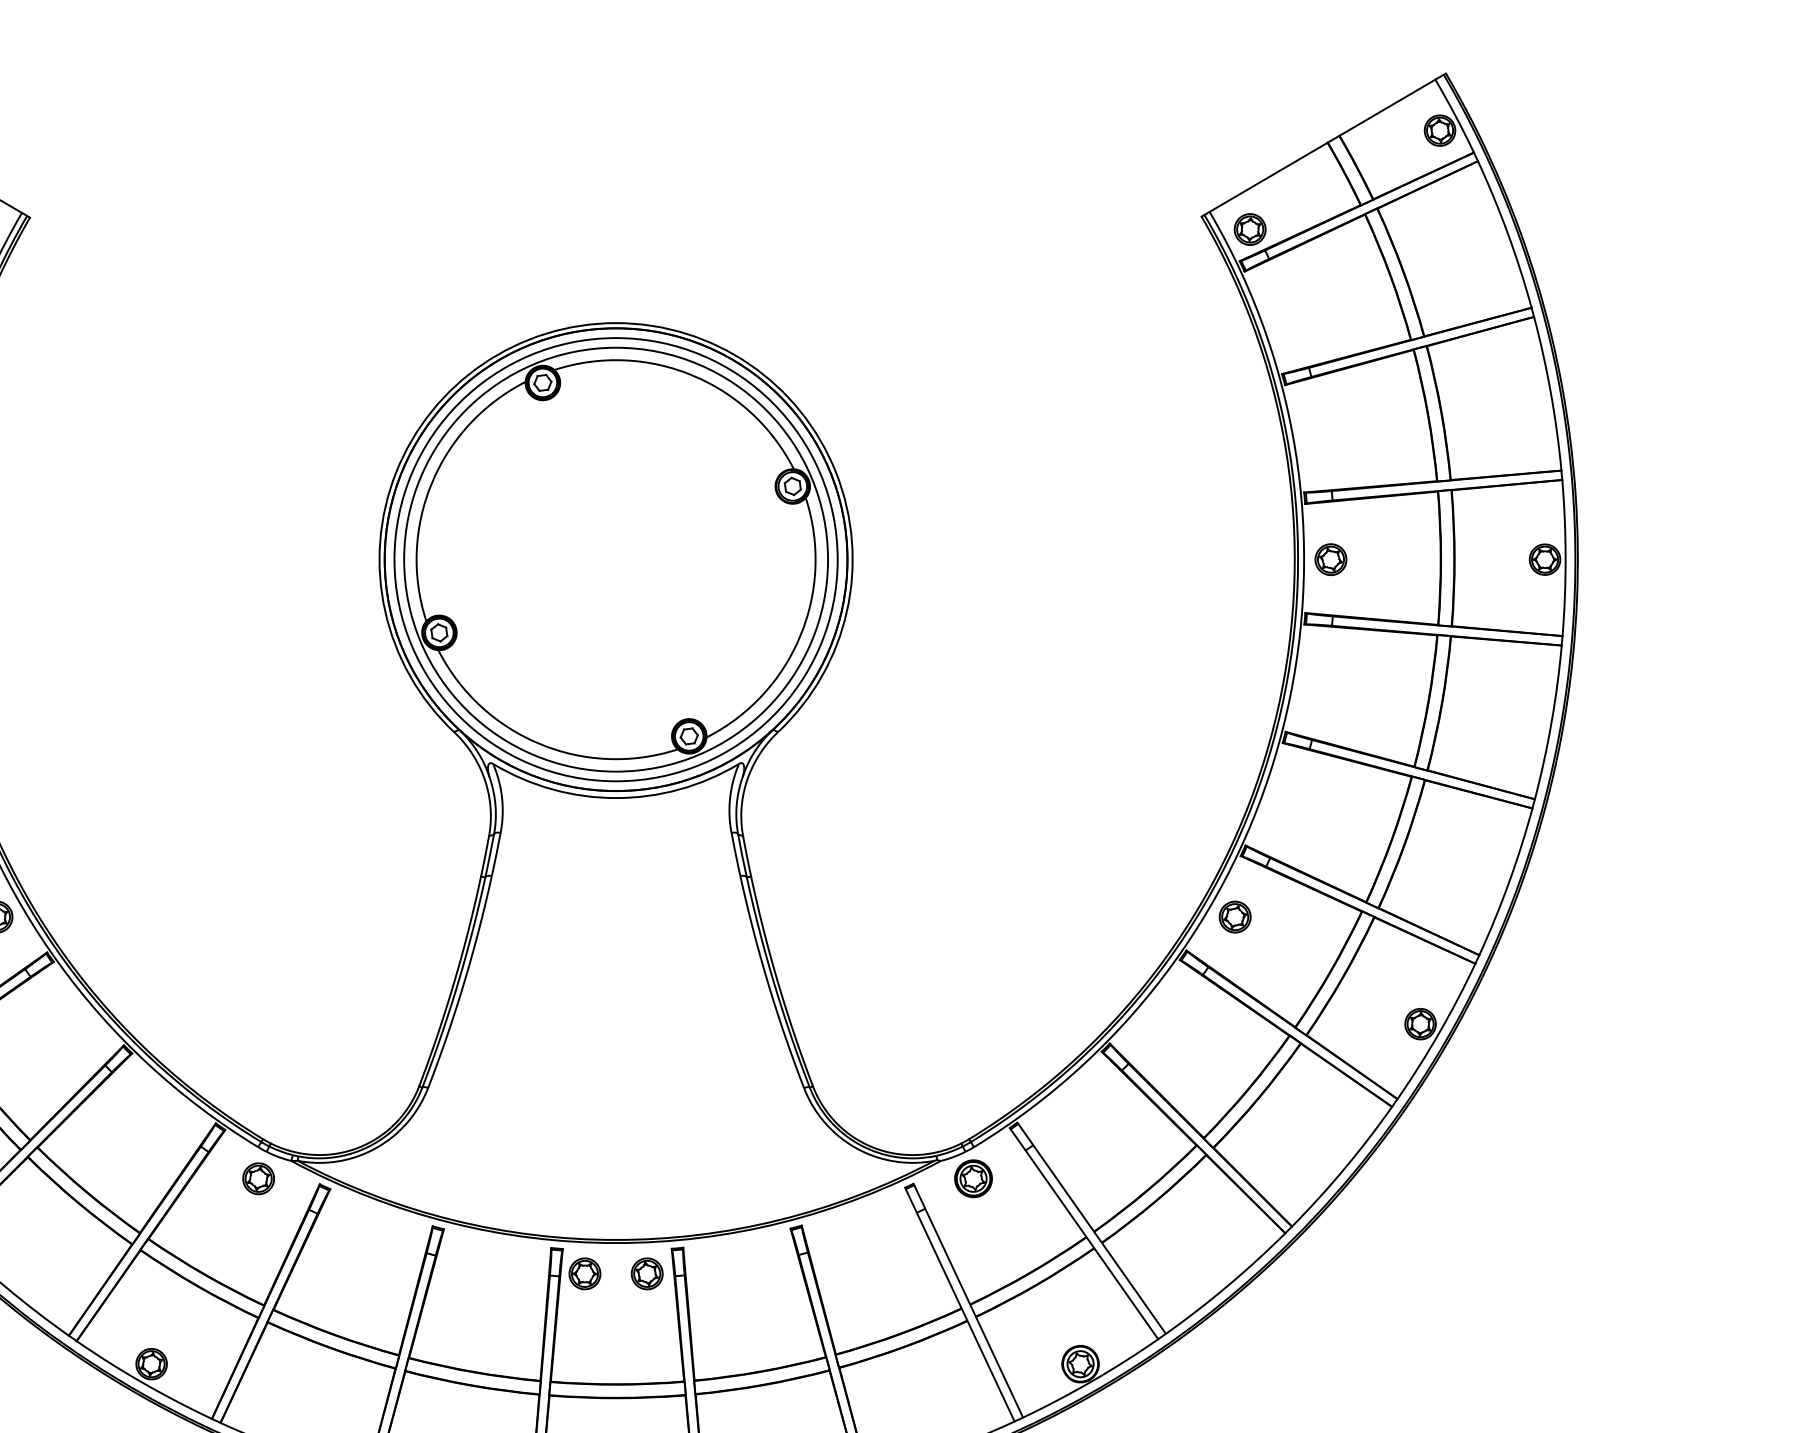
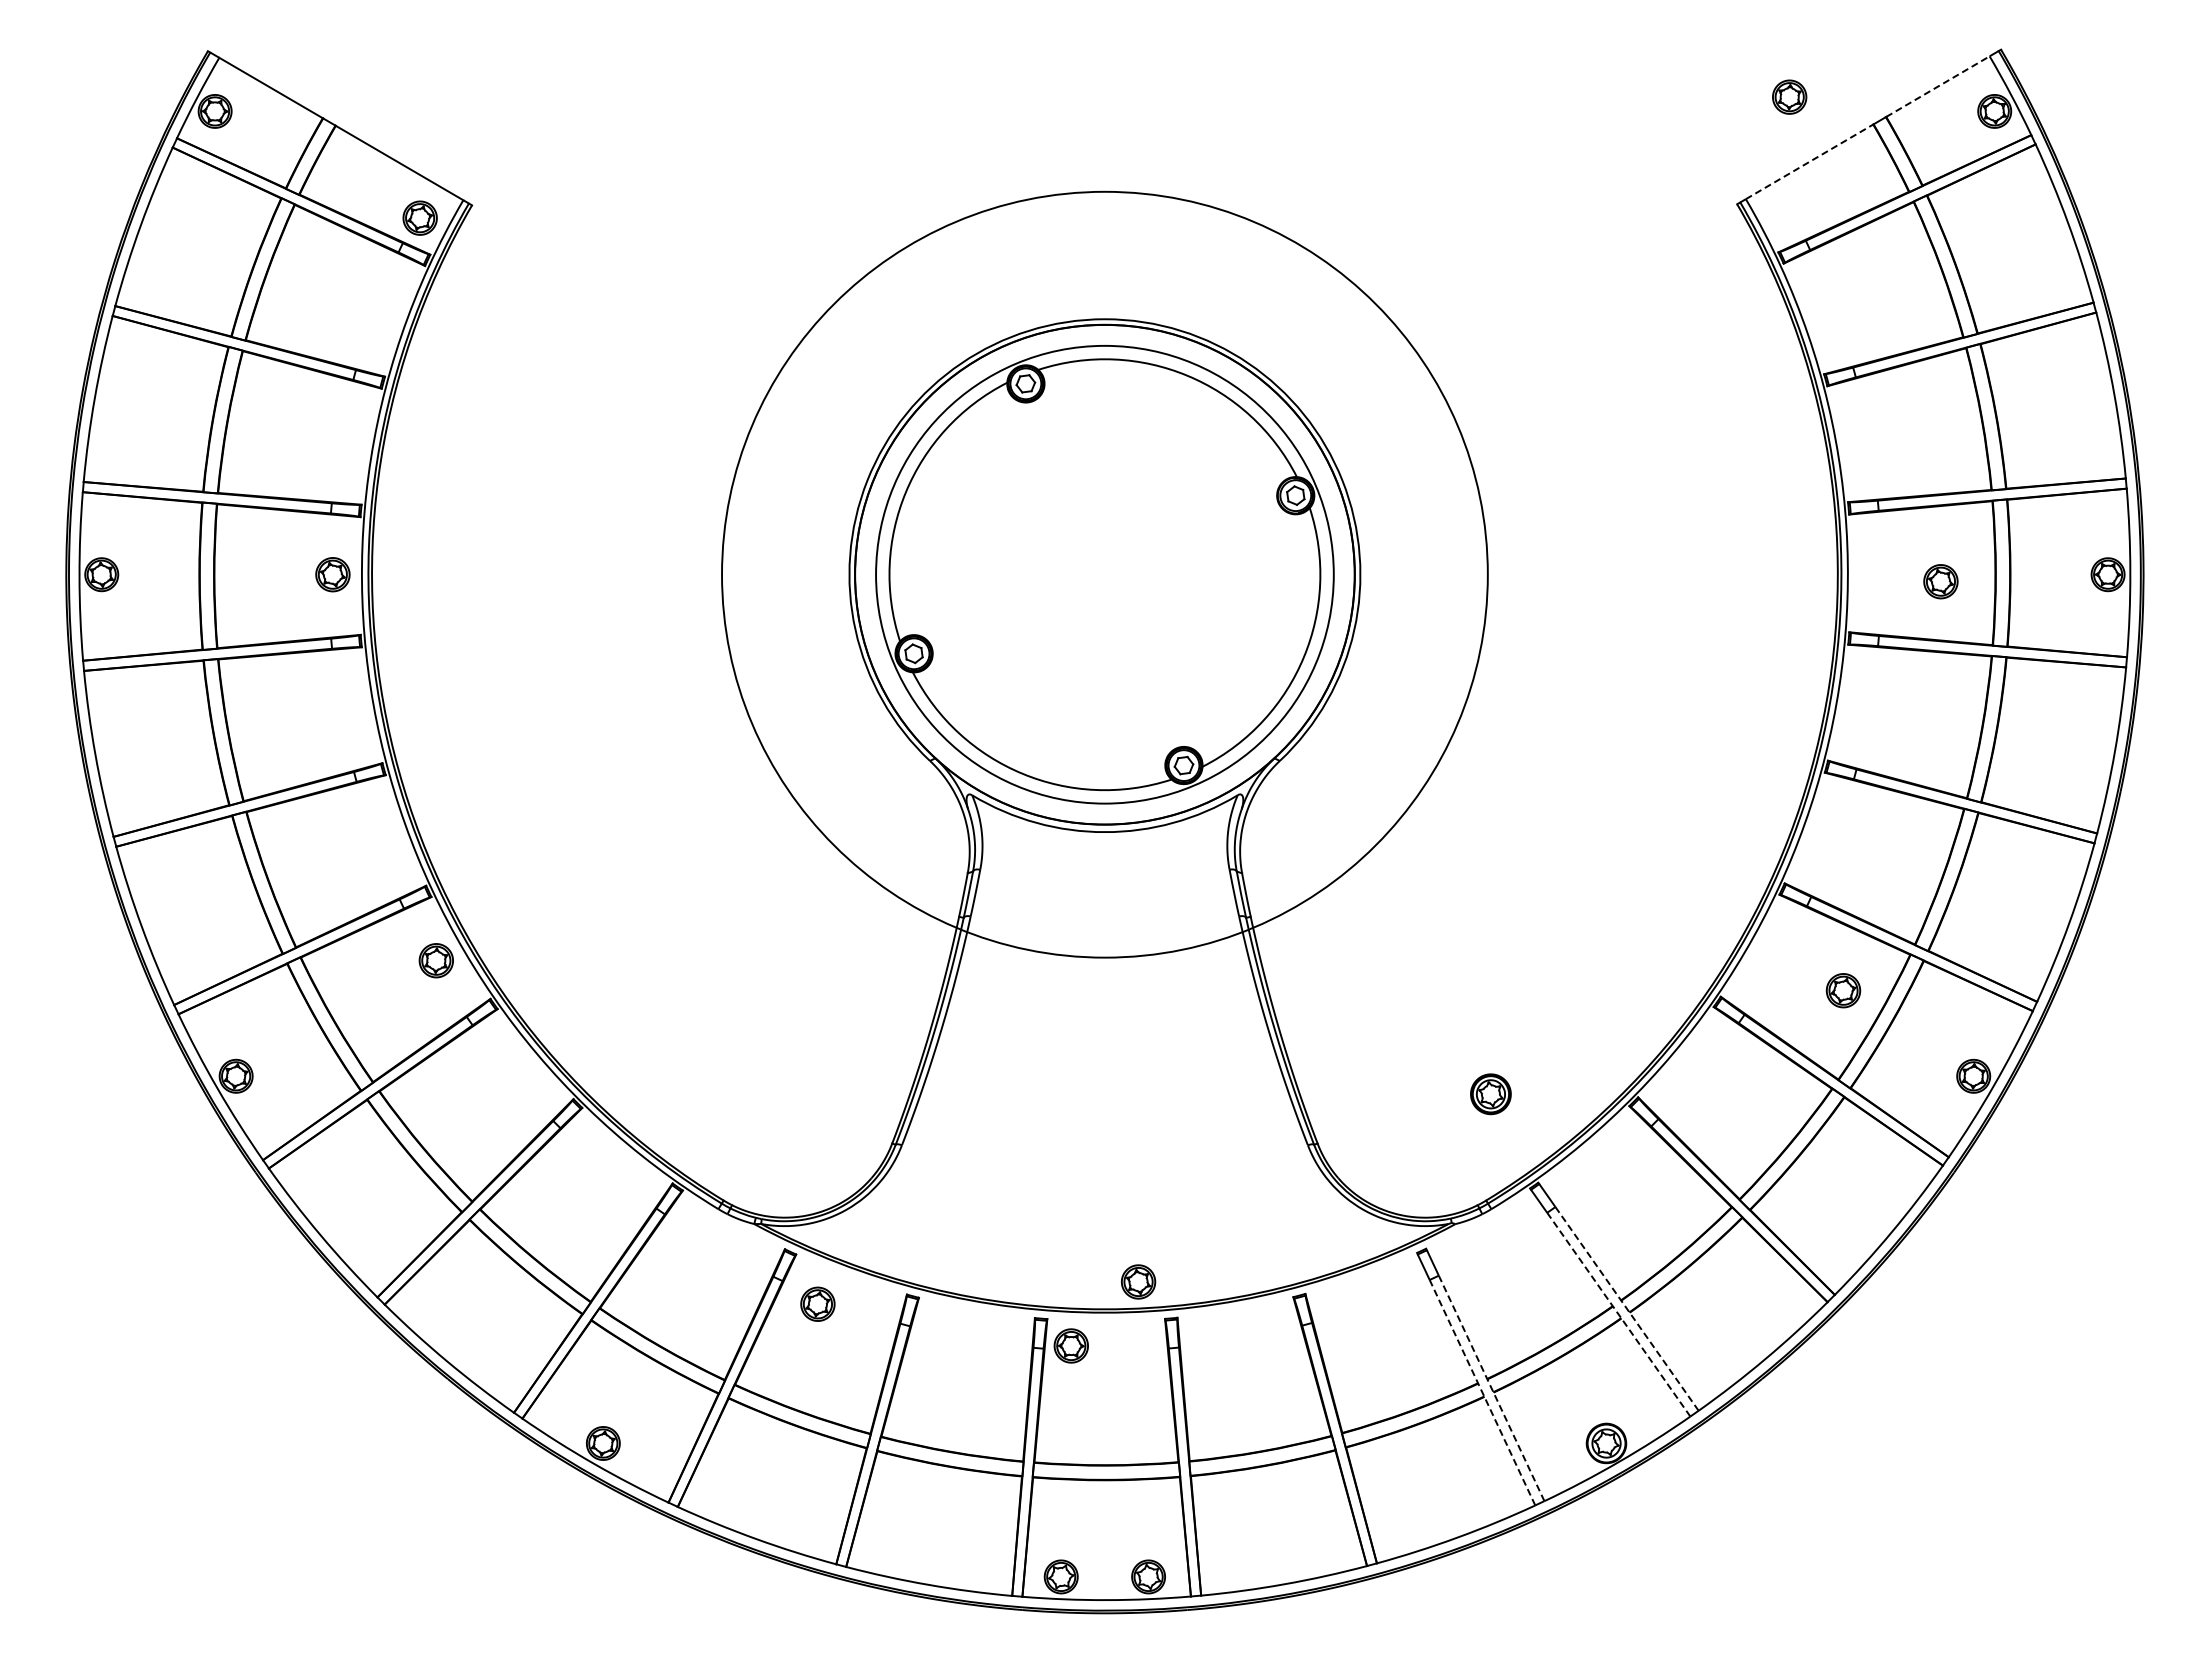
line: (1387, 107) -> (1937, 86), solid -> dashed
line: (1268, 177) -> (1809, 161), solid -> dashed
part: (1250, 228) -> (1789, 96), moved
circle: (615, 559) -> (1104, 574), size x1.6
part: (1330, 559) -> (1940, 581), moved
part: (1235, 916) -> (1843, 990), moved
part: (258, 1178) -> (817, 1303), moved
part: (973, 1178) -> (1490, 1094), moved
line: (1099, 1239) -> (1626, 1308), solid -> dashed
line: (1091, 1244) -> (1618, 1314), solid -> dashed
part: (647, 1273) -> (1138, 1281), moved
line: (974, 1313) -> (1491, 1388), solid -> dashed
line: (965, 1316) -> (1482, 1392), solid -> dashed

